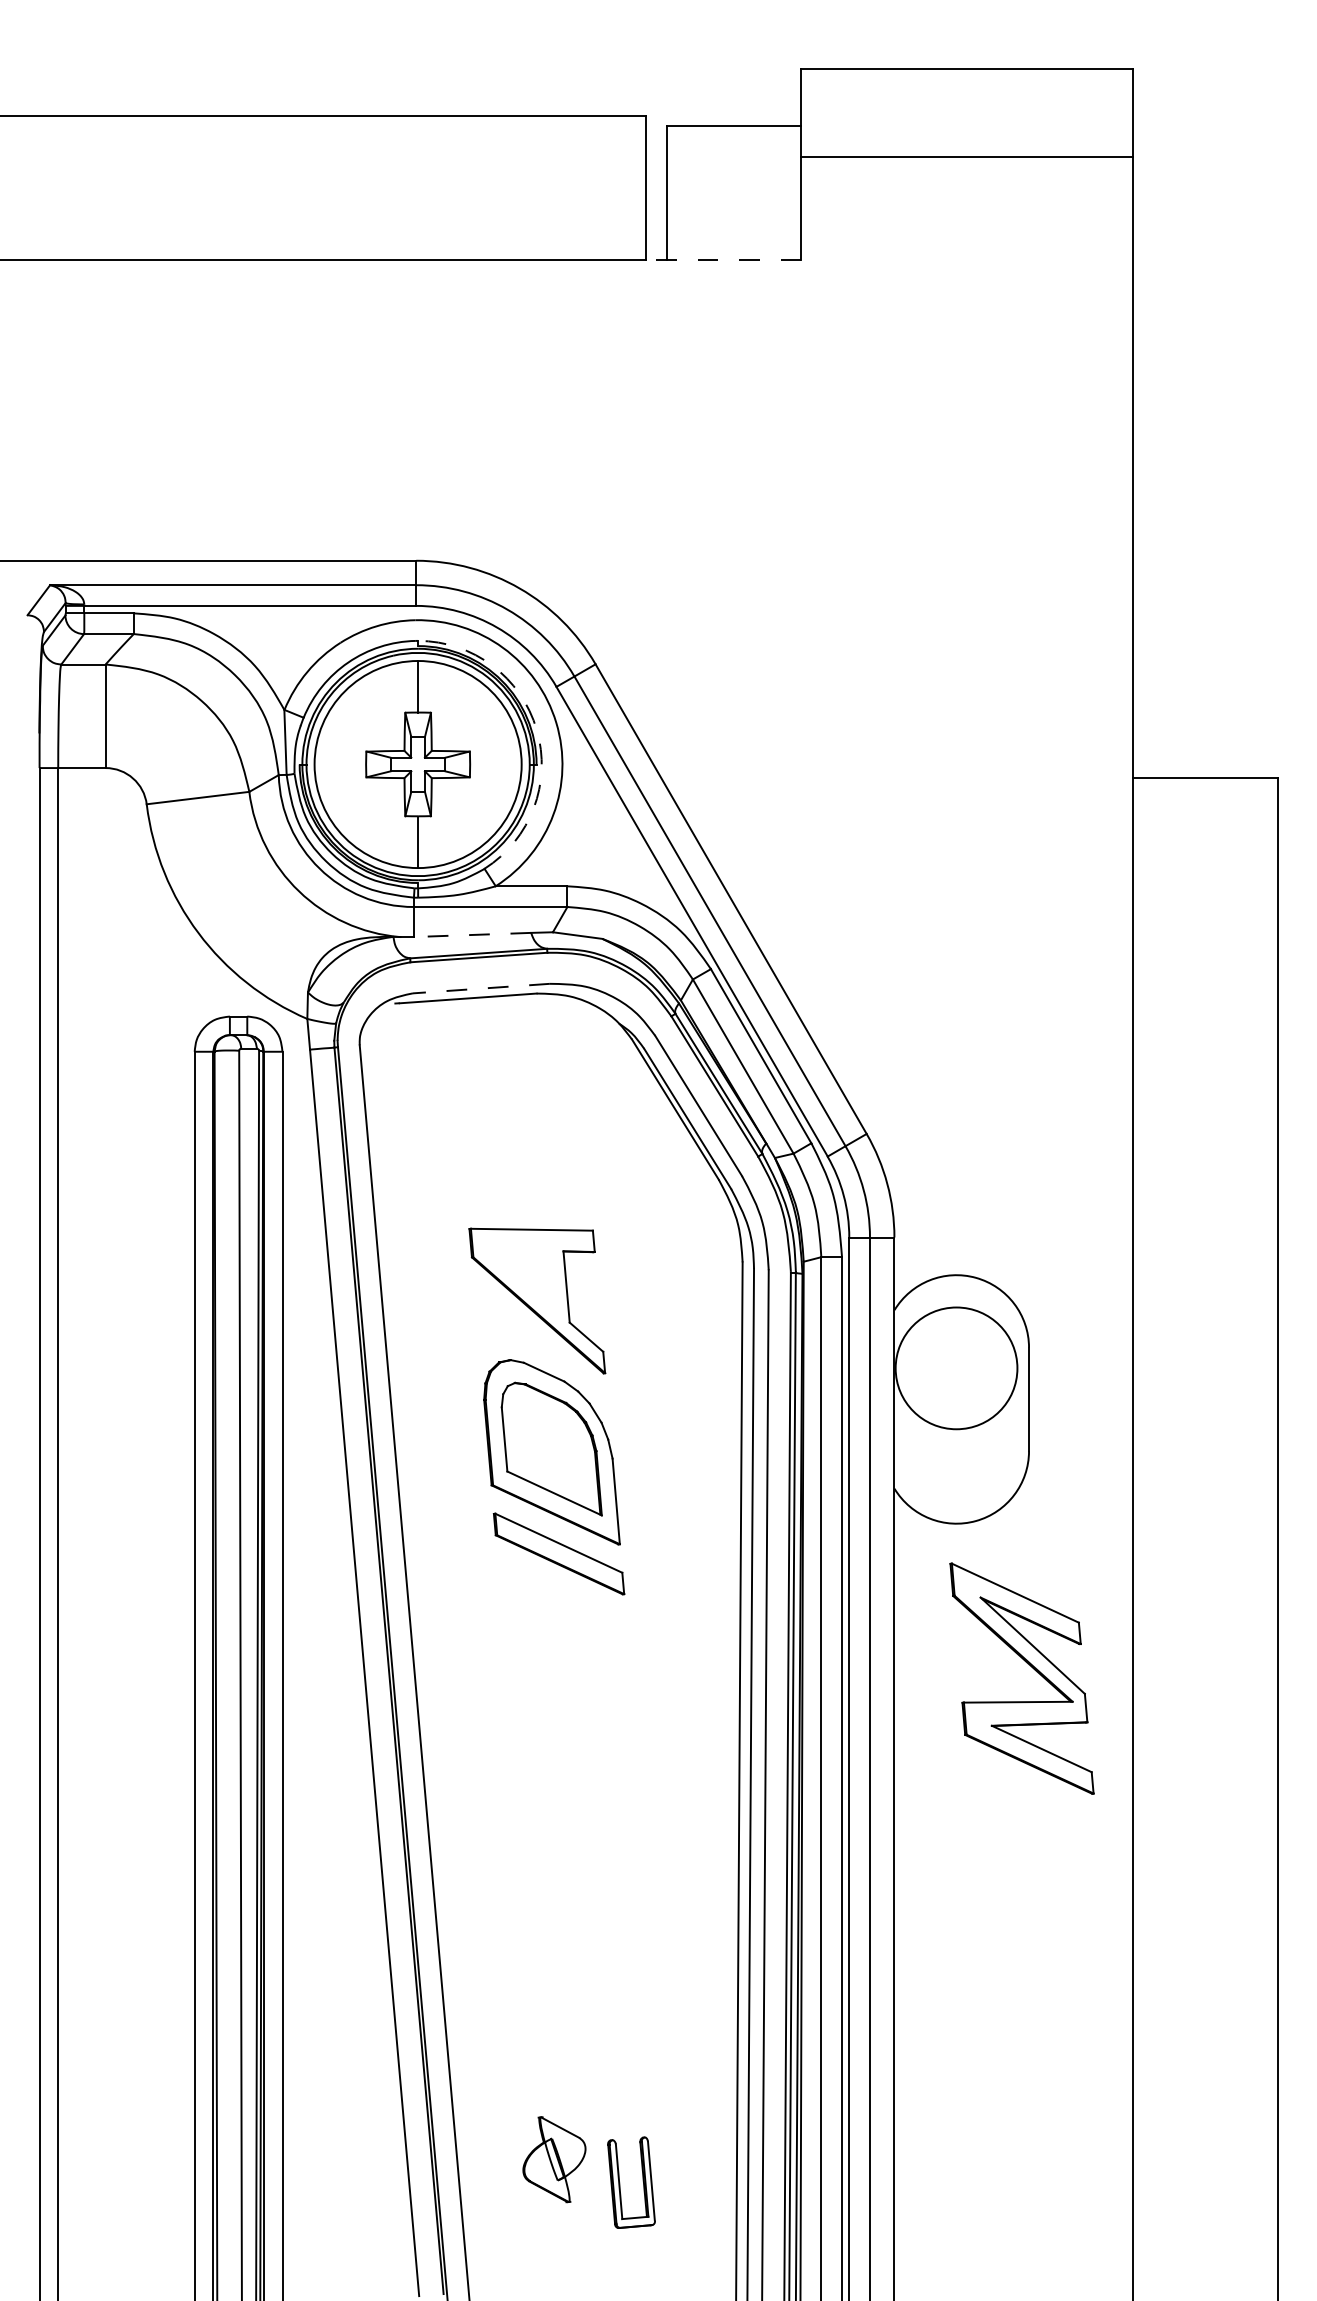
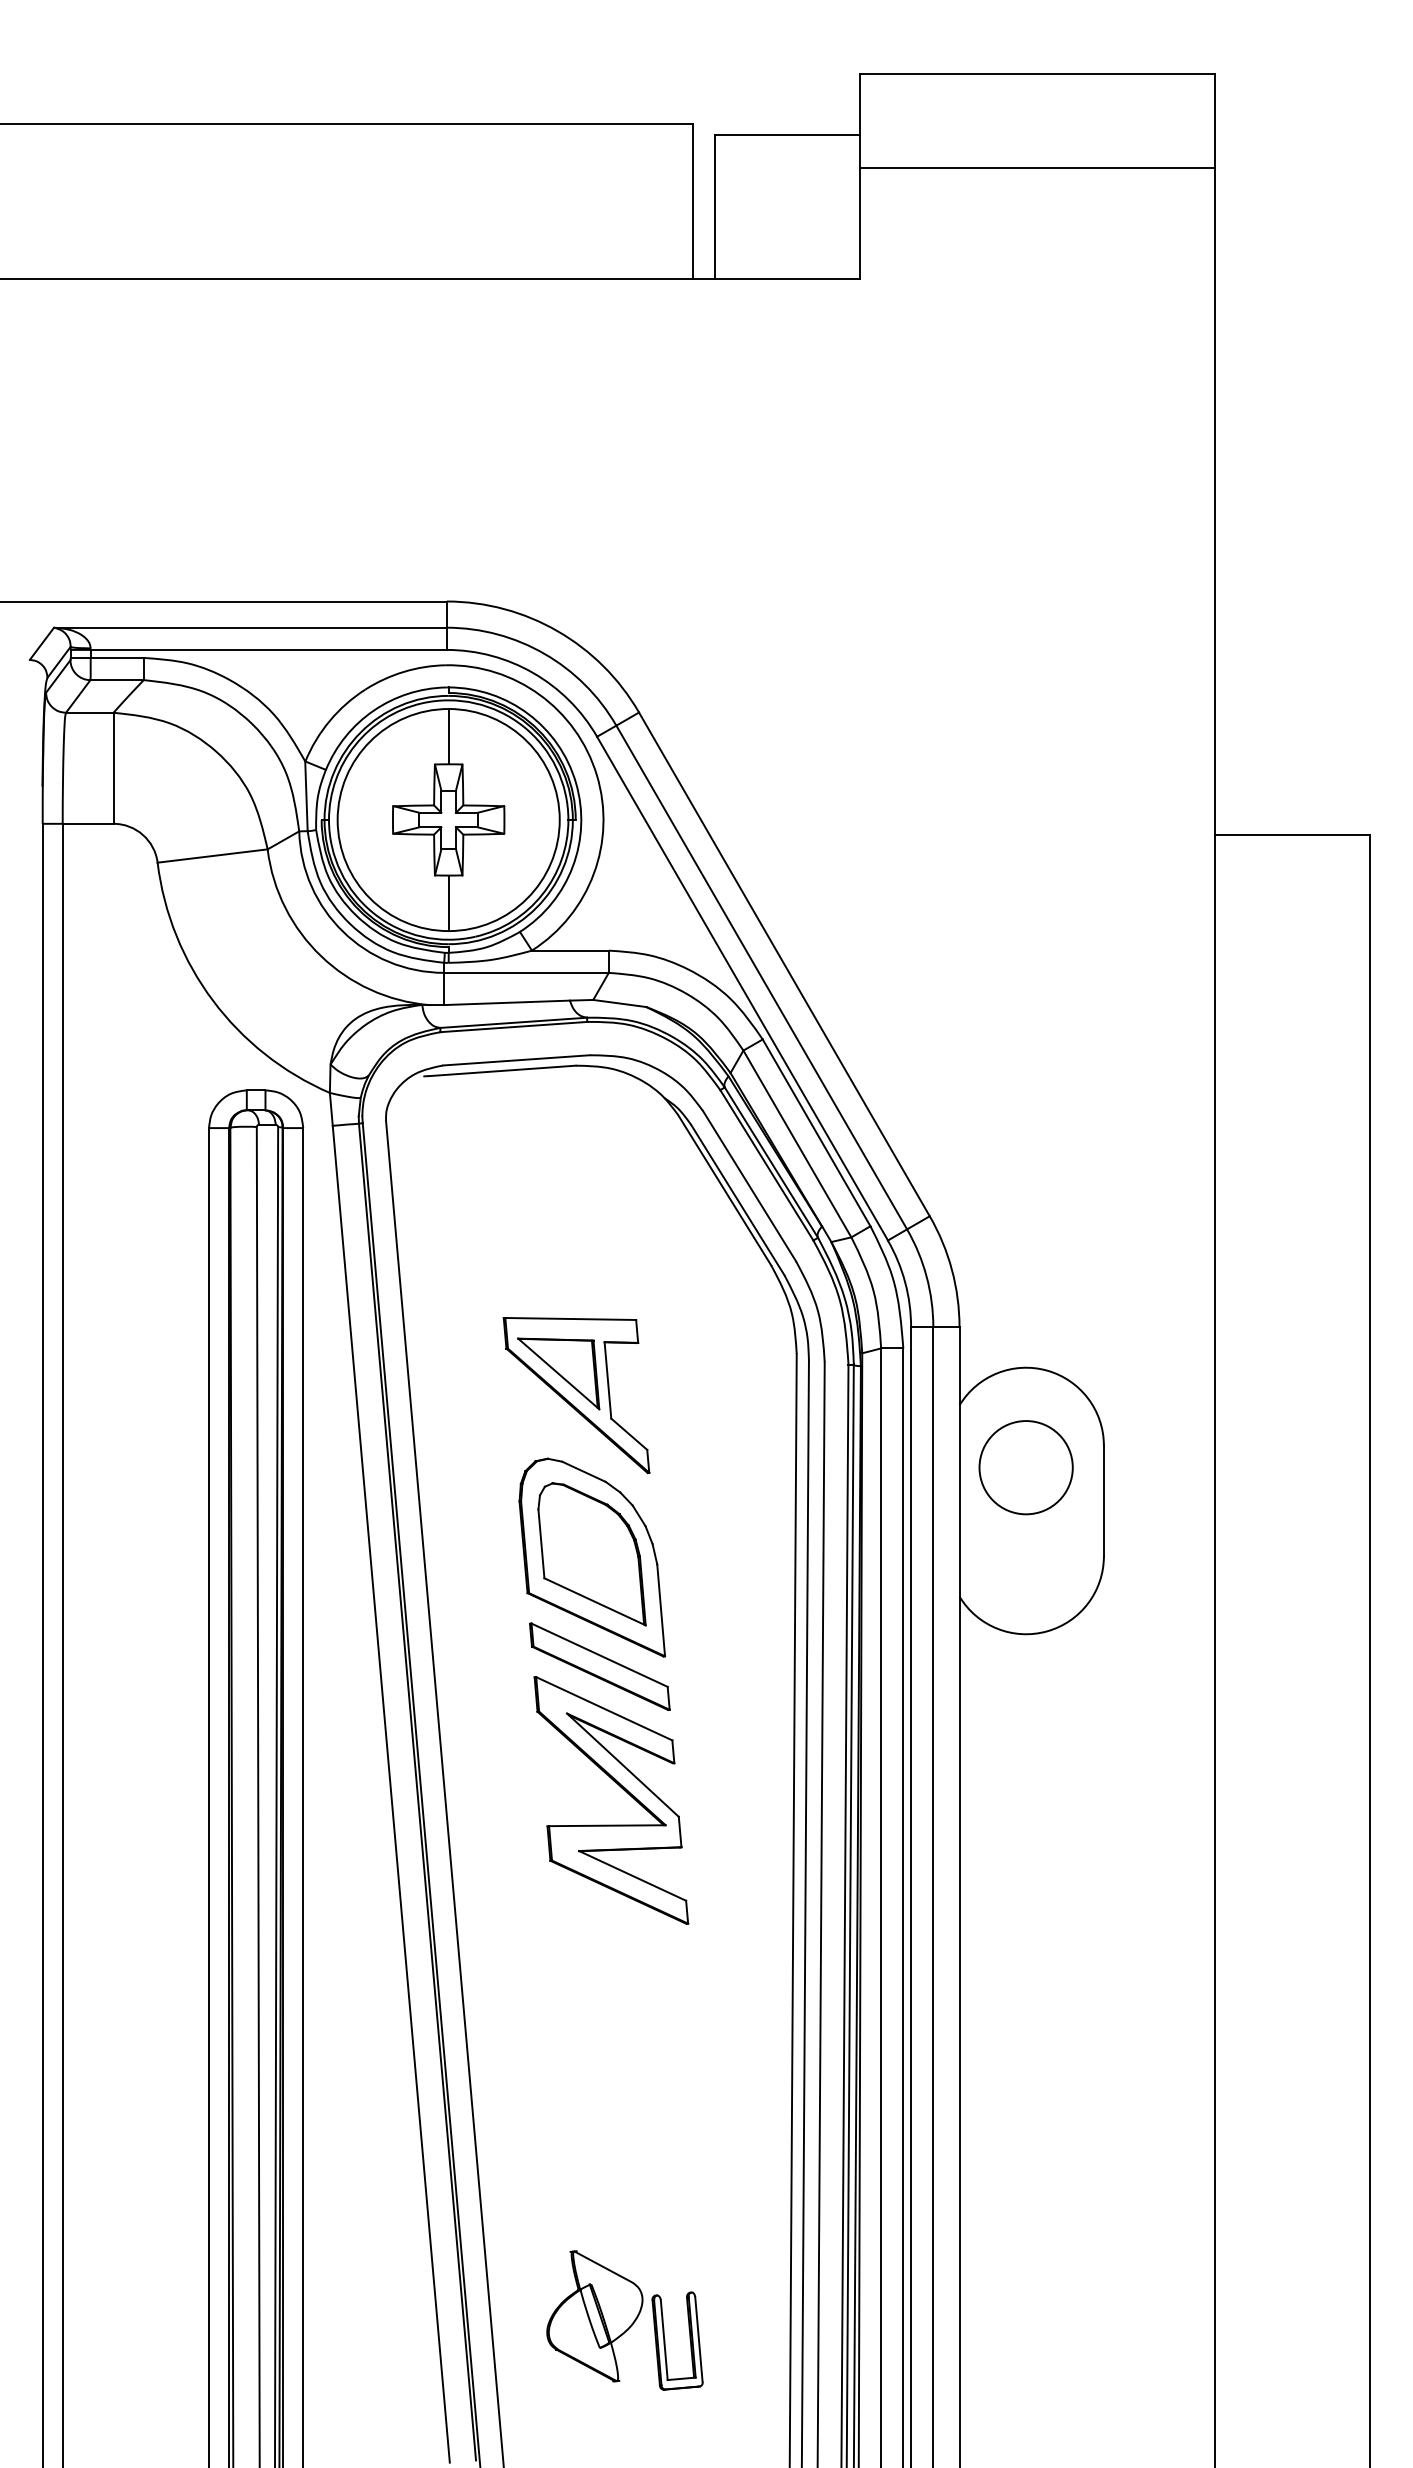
line: (722, 260) -> (775, 279), dashed -> solid
arc: (537, 729) -> (576, 782), dashed -> solid
line: (472, 934) -> (507, 1002), dashed -> solid
line: (481, 988) -> (516, 1060), dashed -> solid
part: (520, 1280) -> (558, 1373), added
circle: (955, 1368) -> (1025, 1467), size x0.71
part: (1032, 1668) -> (622, 1789), moved
part: (554, 2159) -> (594, 2316), size x1.43

